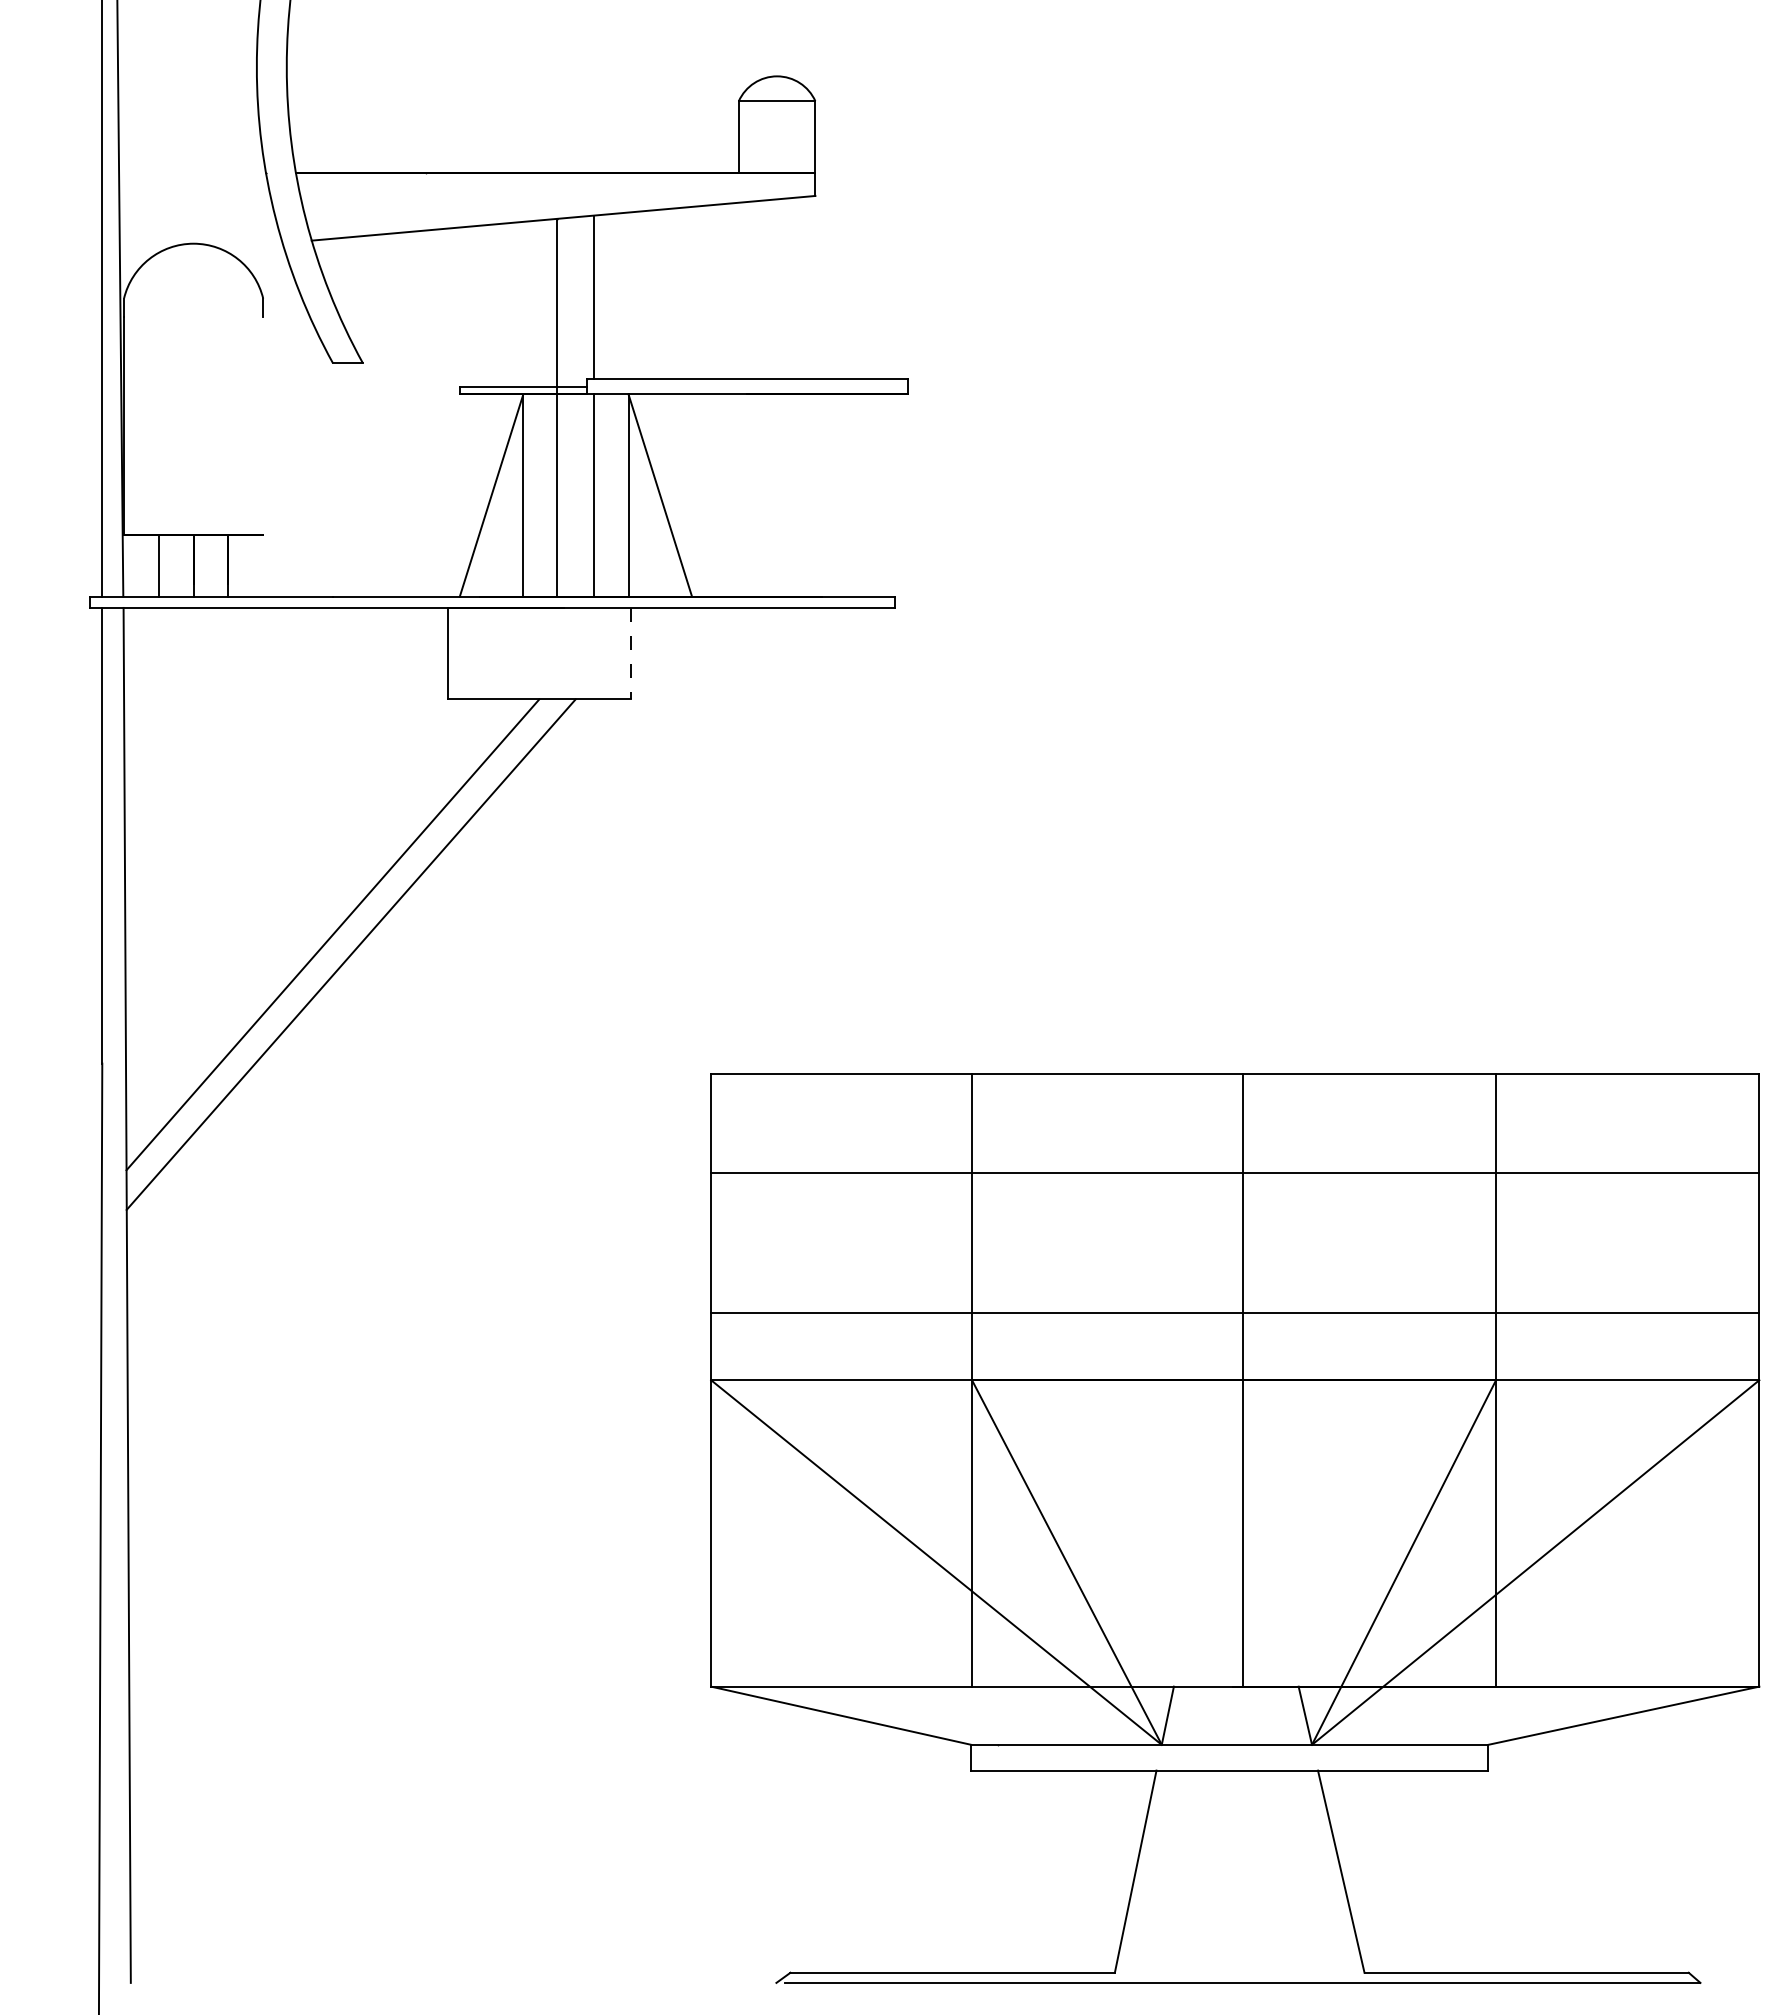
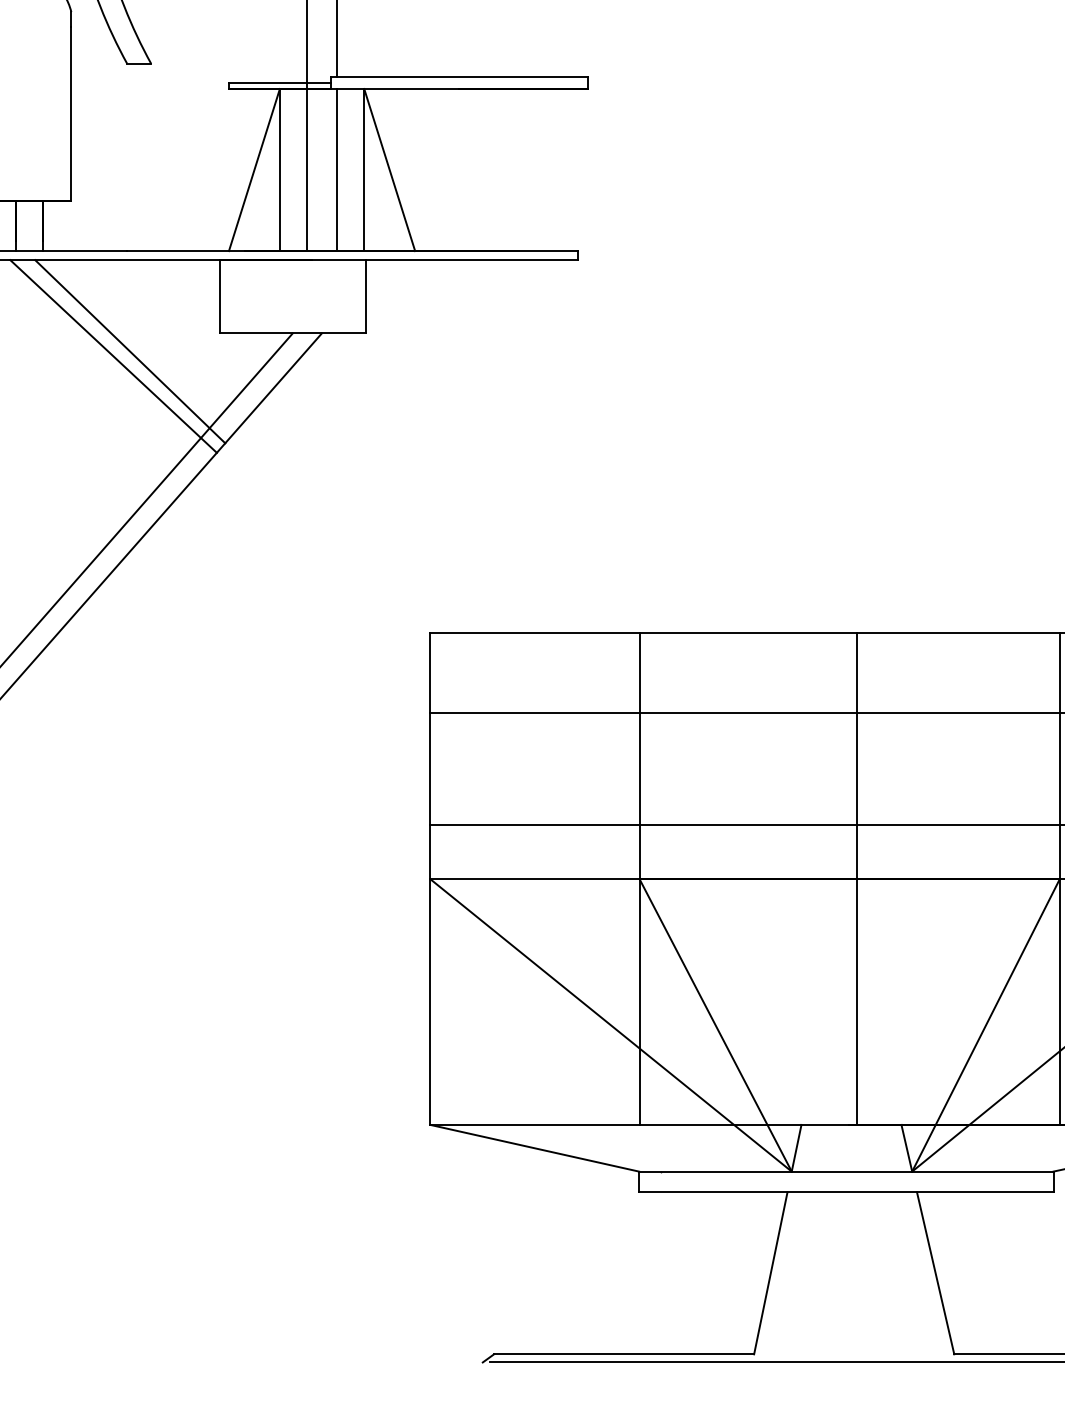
line: (263, 425) -> (71, 113), added
line: (630, 653) -> (365, 296), dashed -> solid
line: (336, 721) -> (130, 351), added
line: (315, 727) -> (113, 355), added

